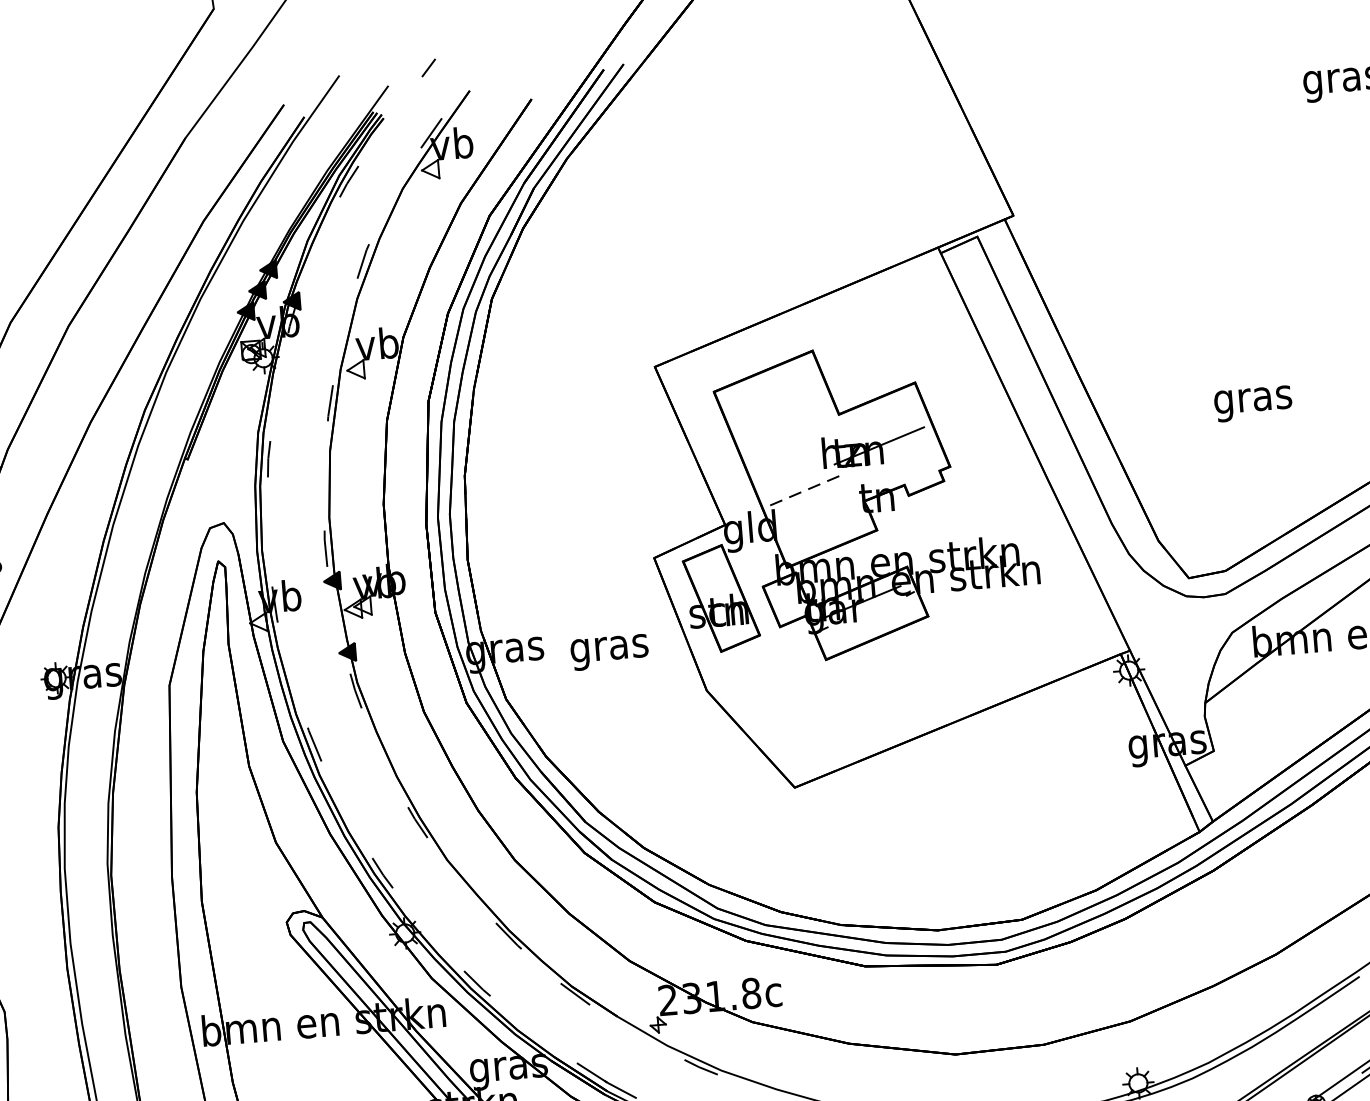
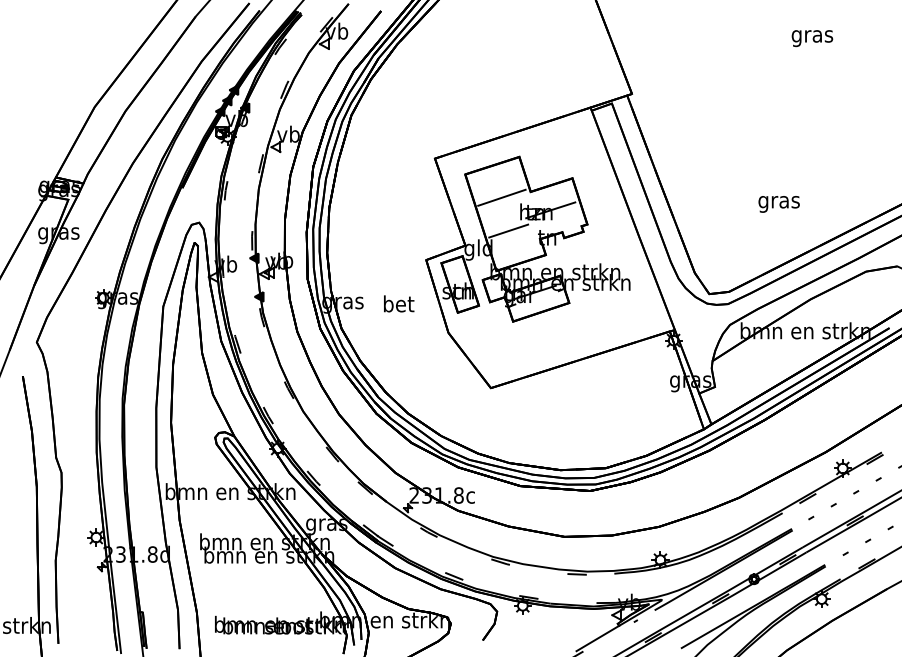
text: (1252, 404) -> (778, 204), moved
line: (785, 429) -> (501, 197), added
line: (803, 491) -> (508, 231), dashed -> solid
text: (609, 647) -> (398, 305), gras -> bet

